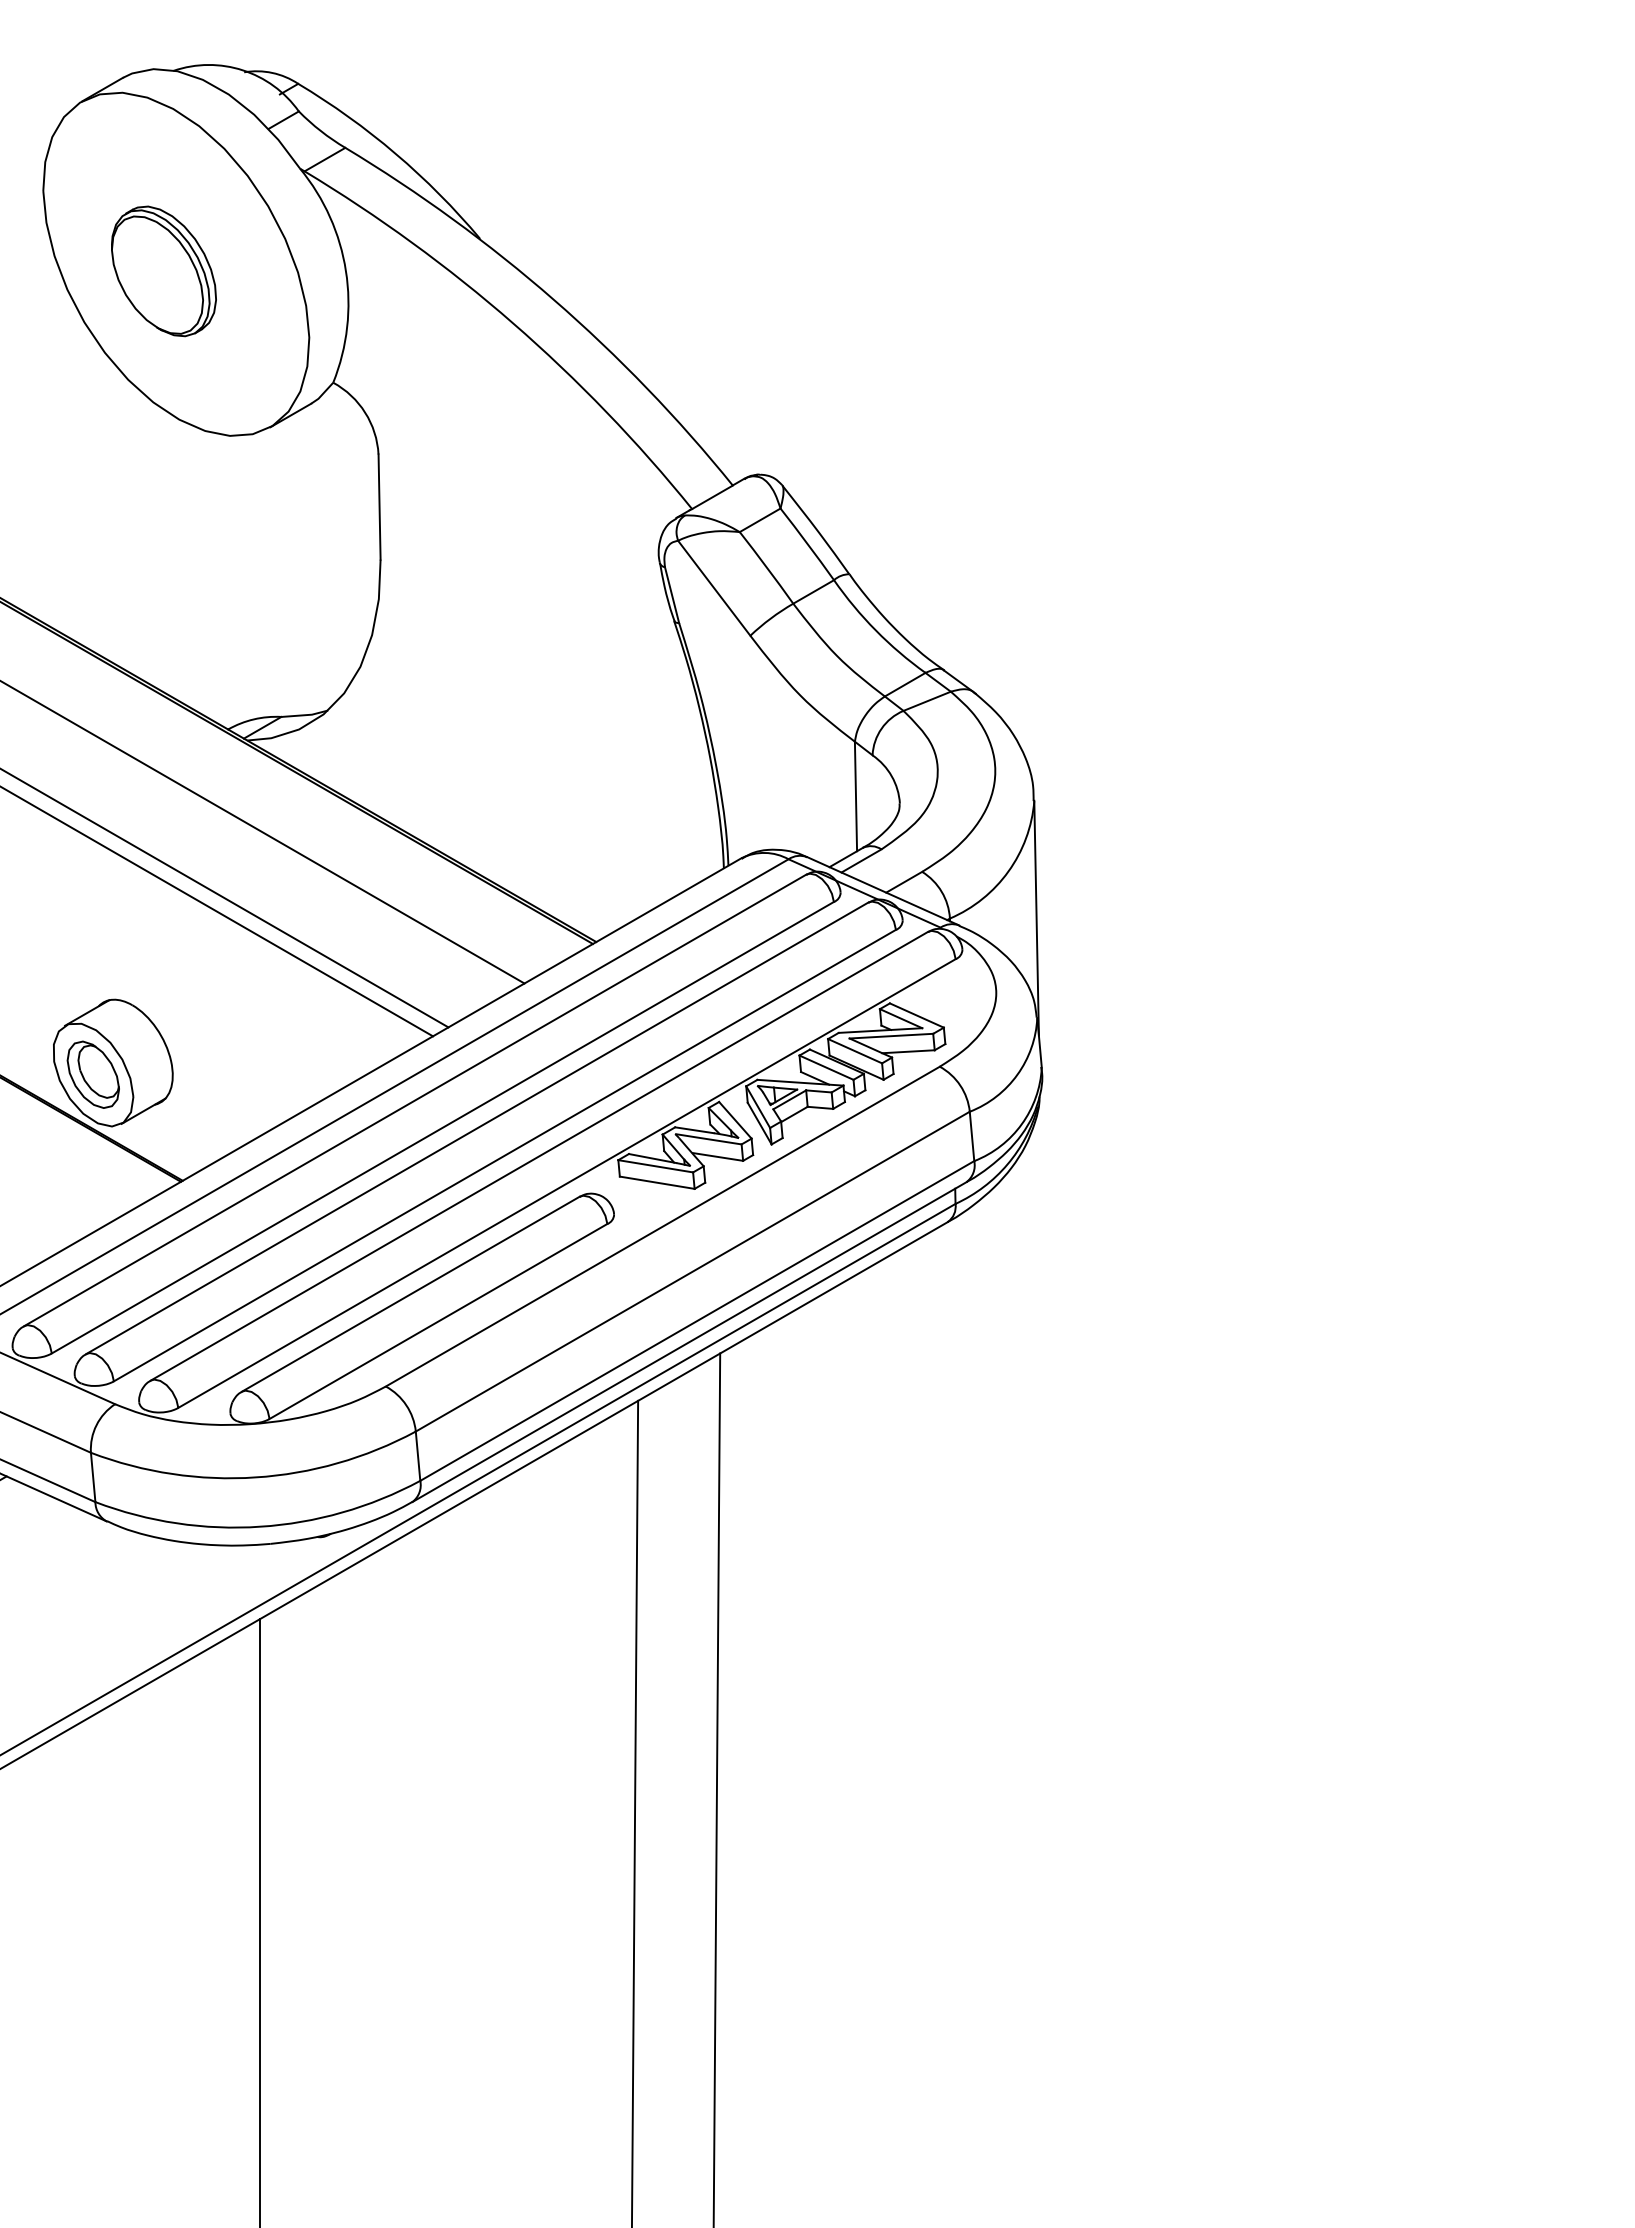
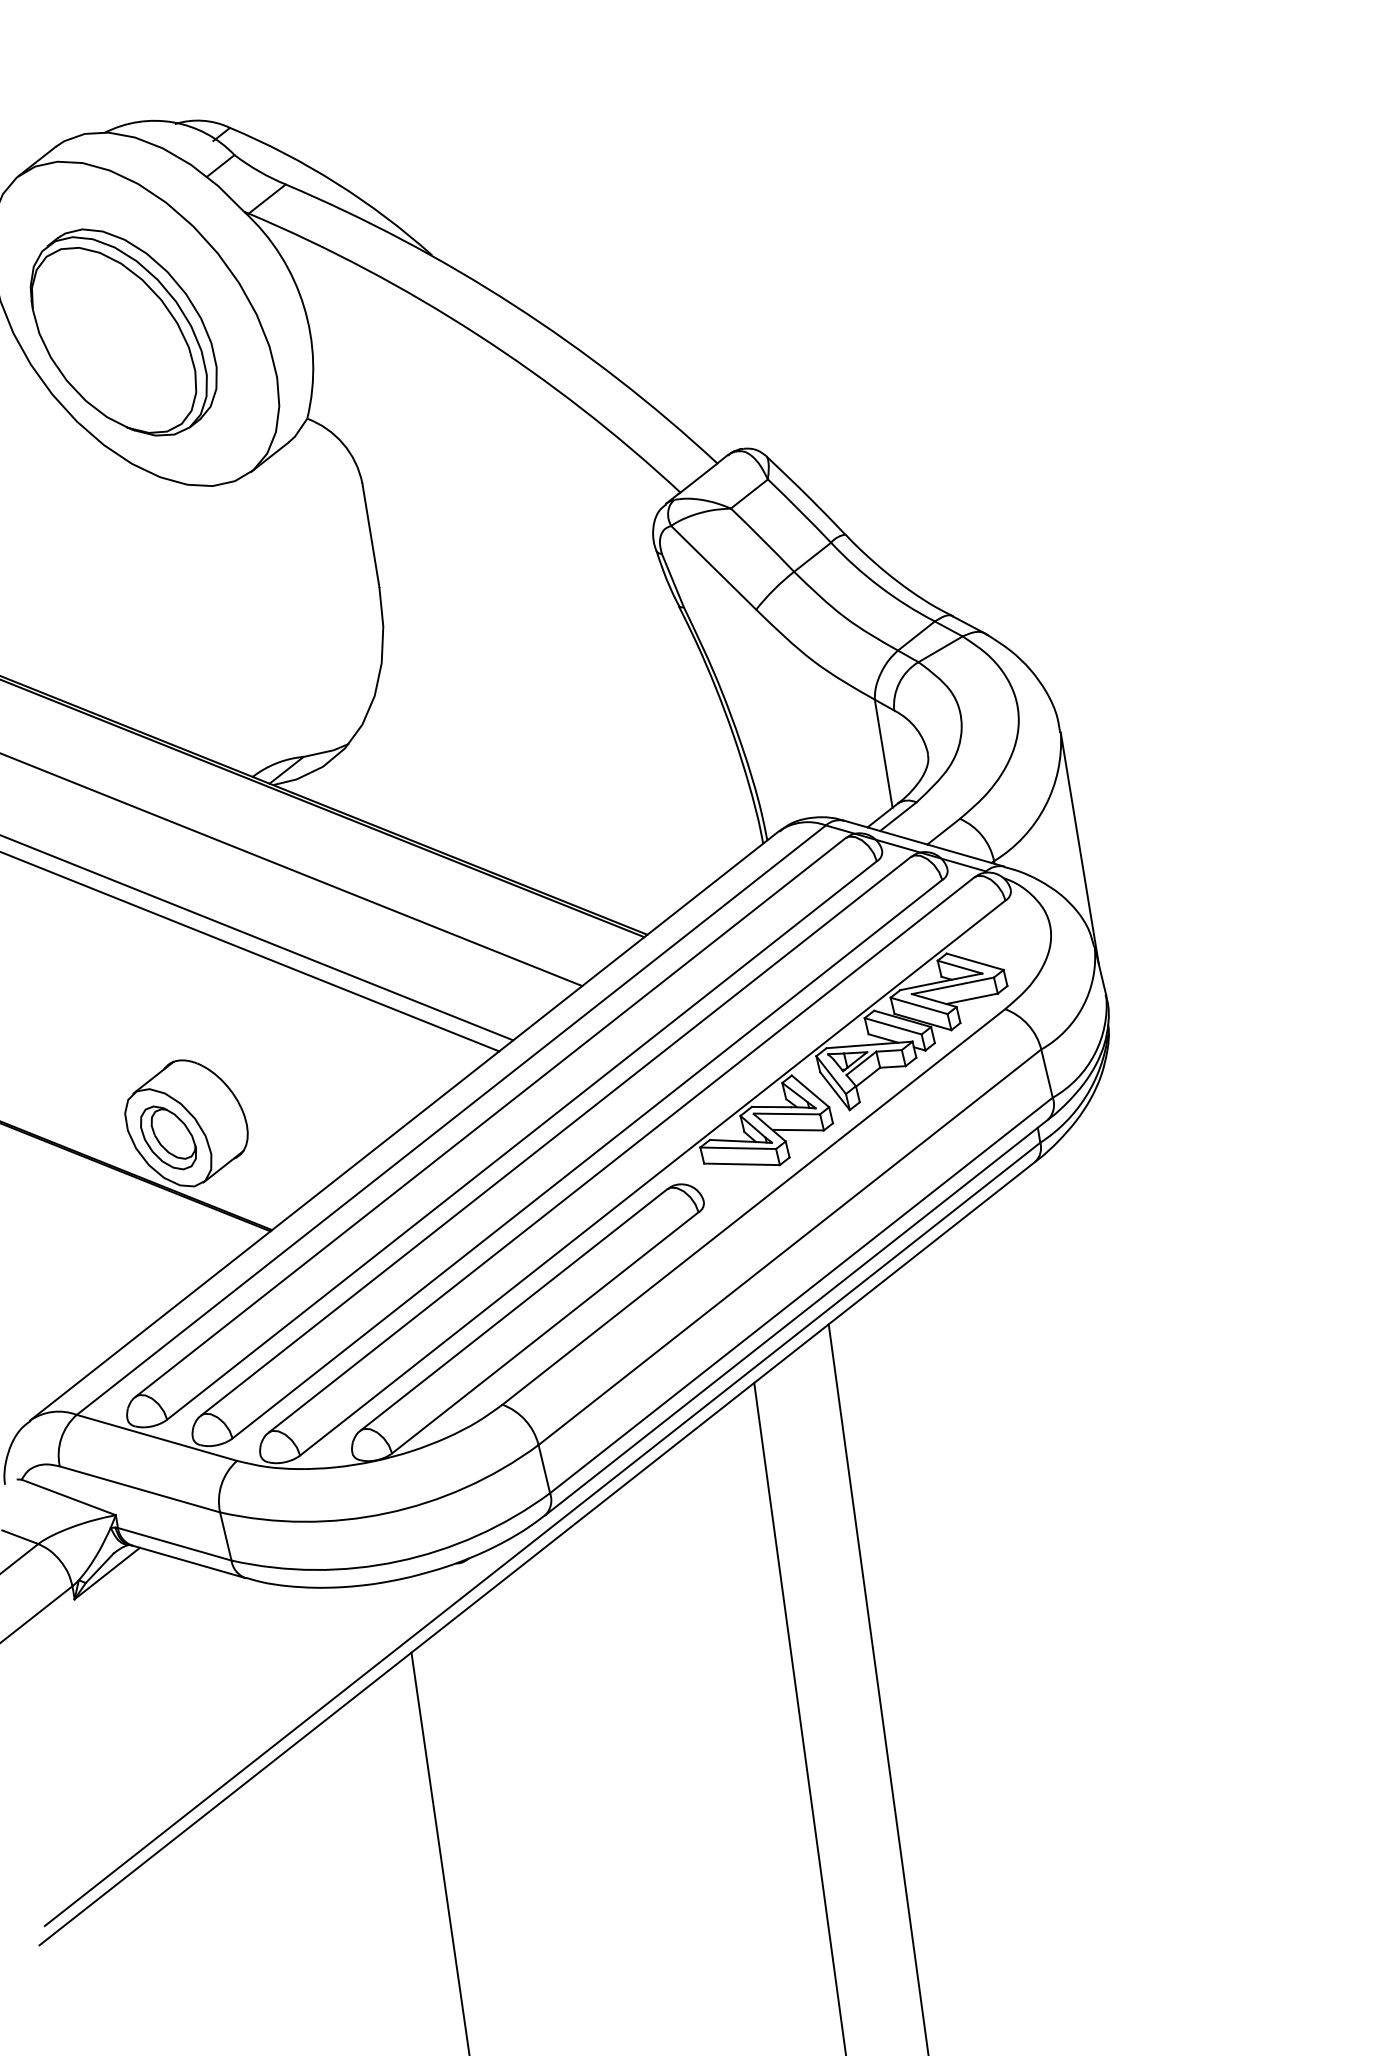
part: (163, 271) -> (123, 332), size x1.67

